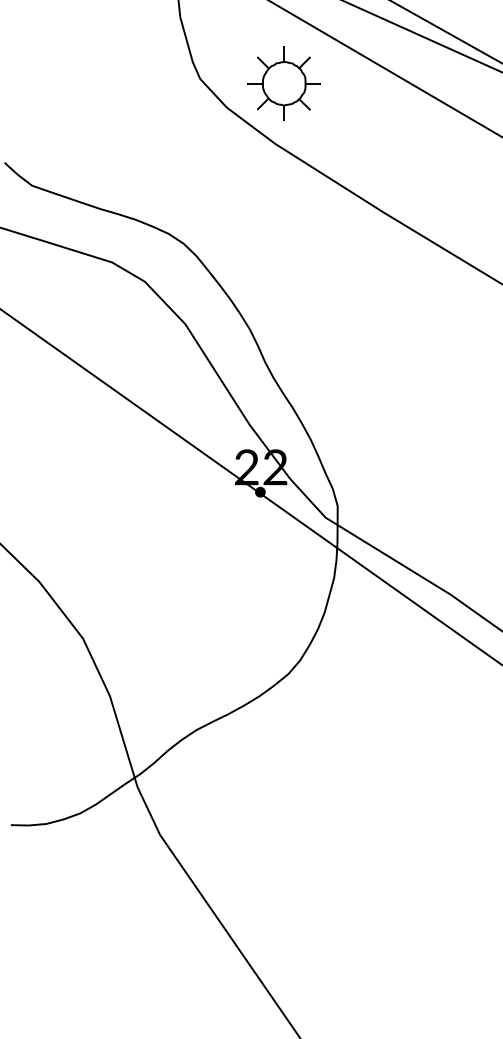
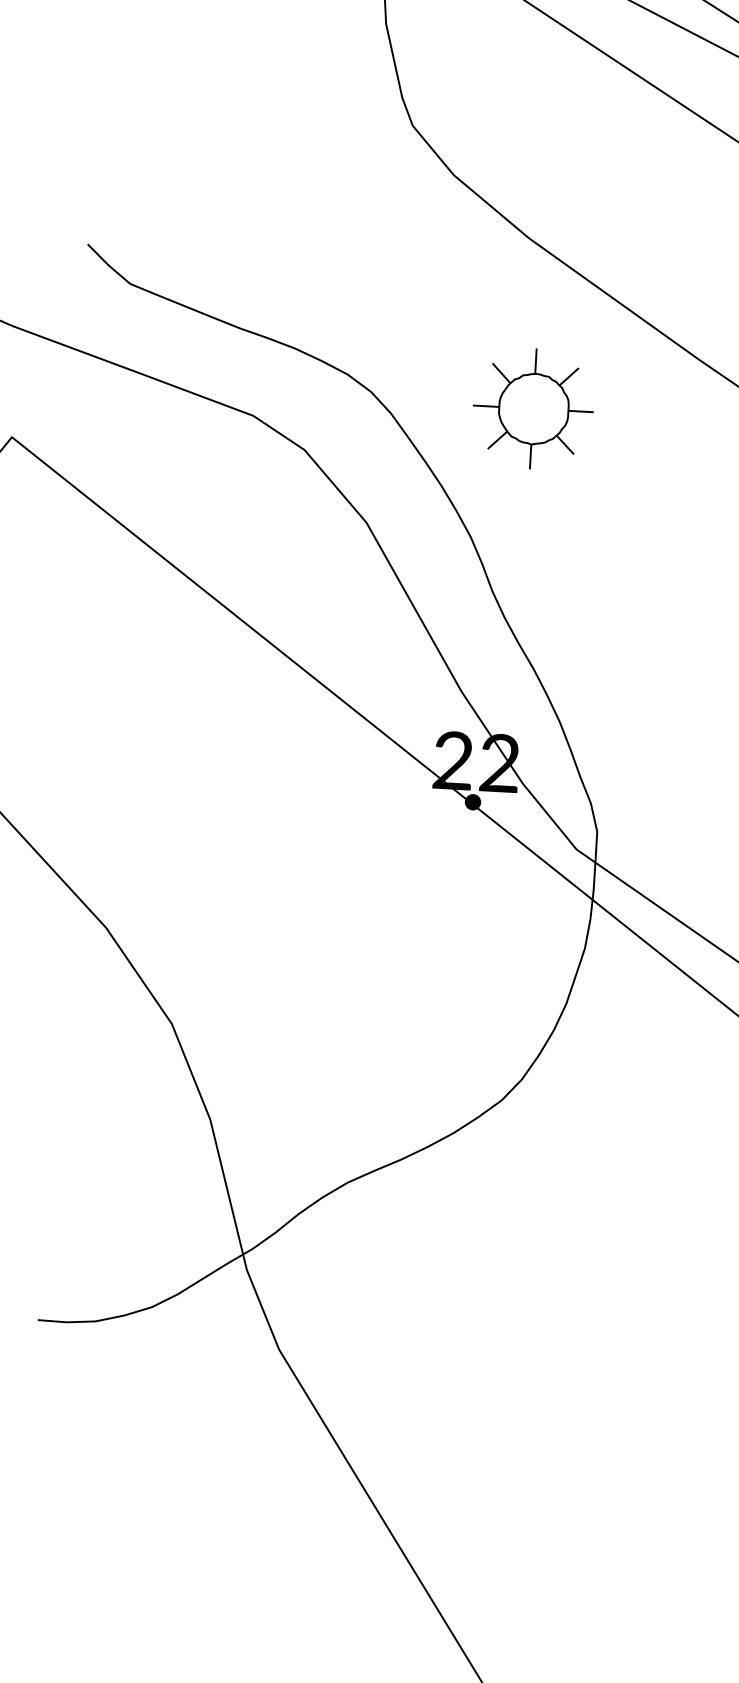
part: (283, 83) -> (532, 408), moved

